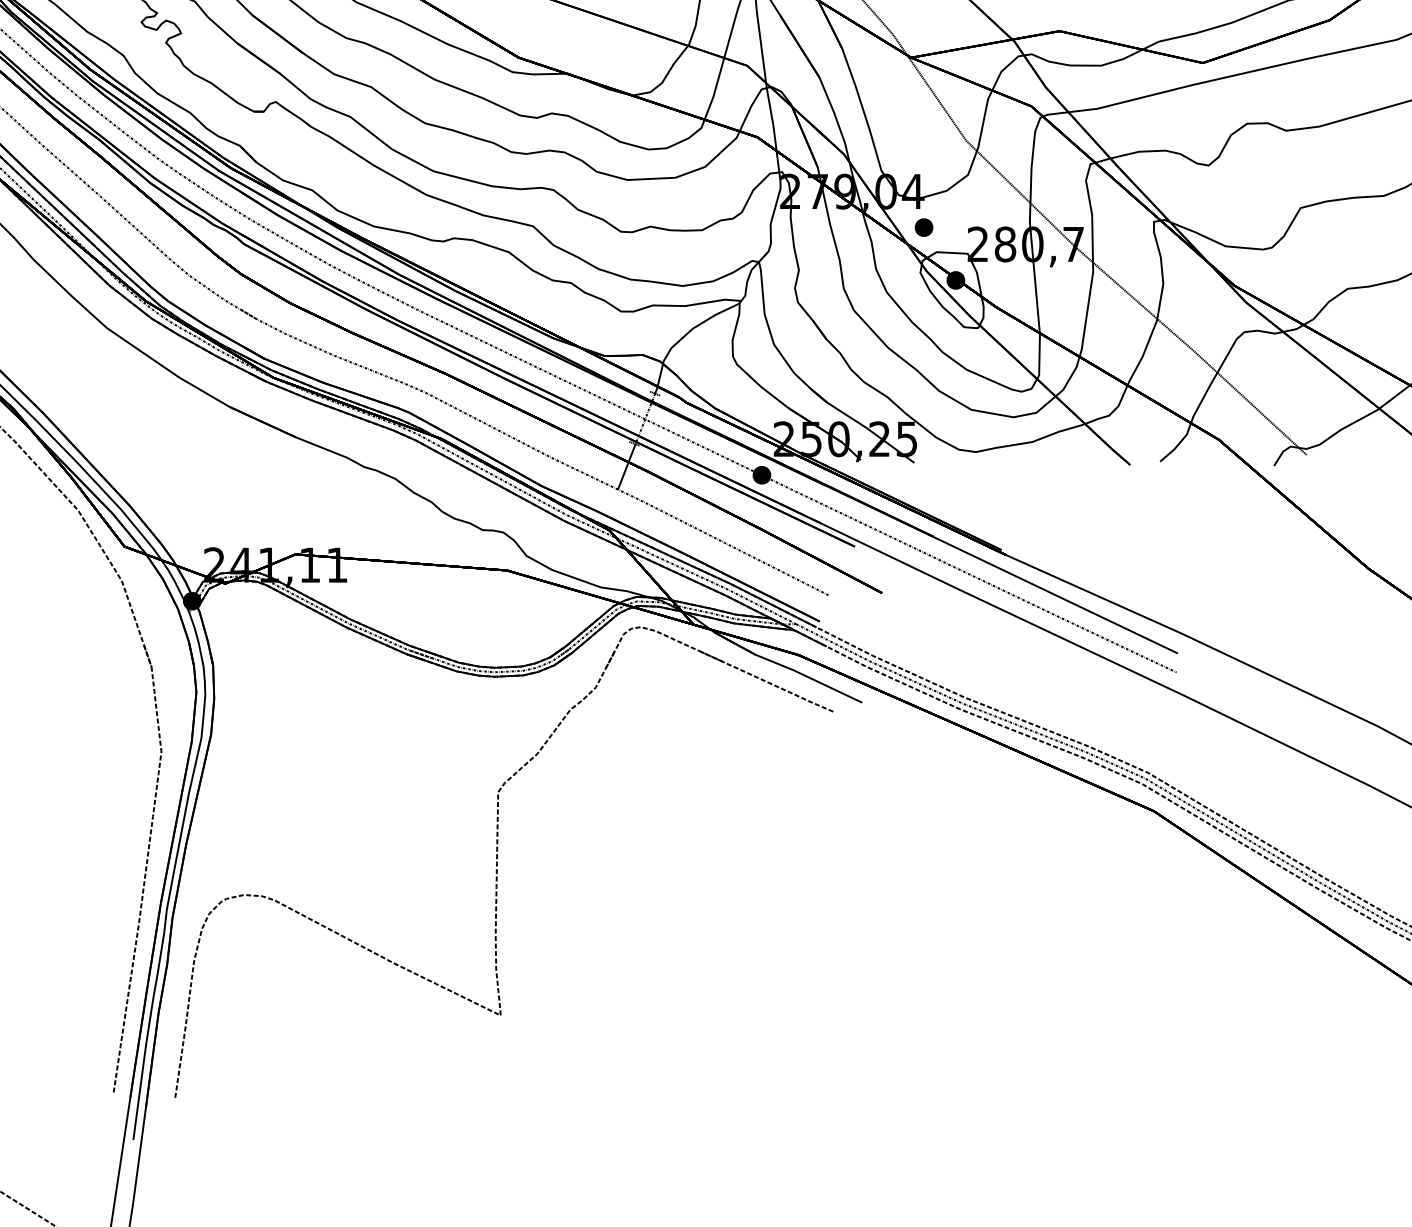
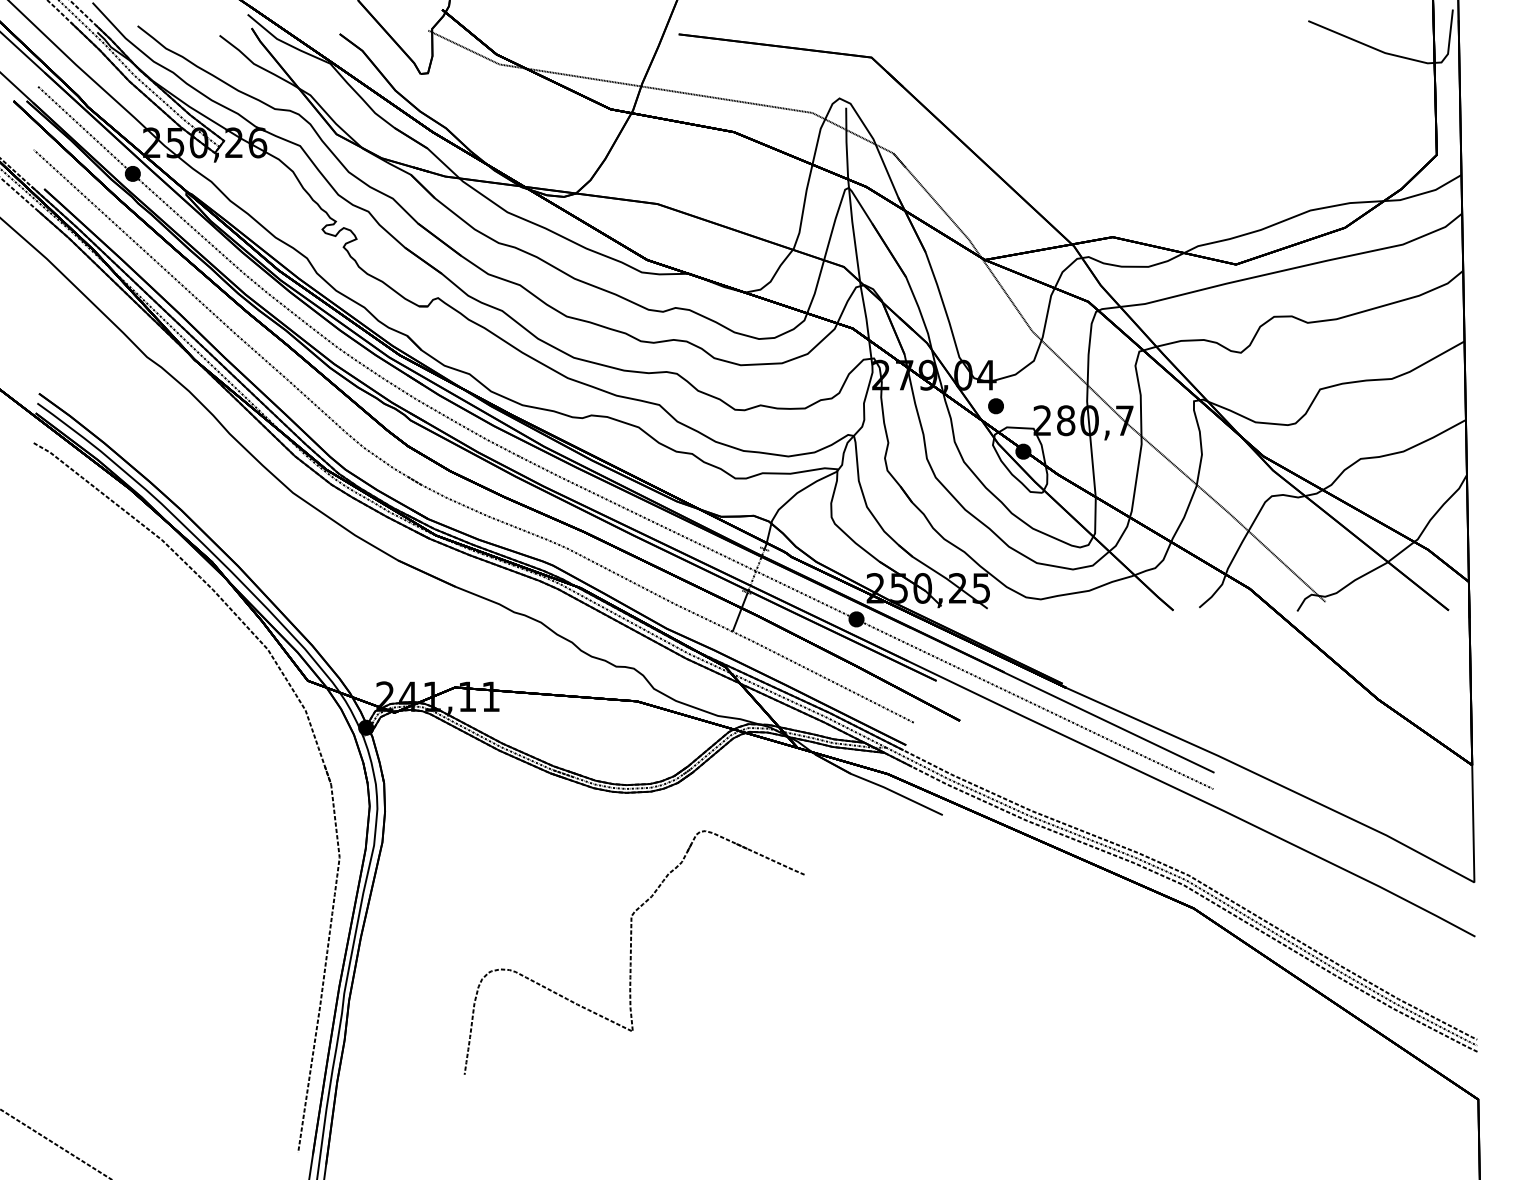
part: (504, 862) -> (634, 952), size x0.6

